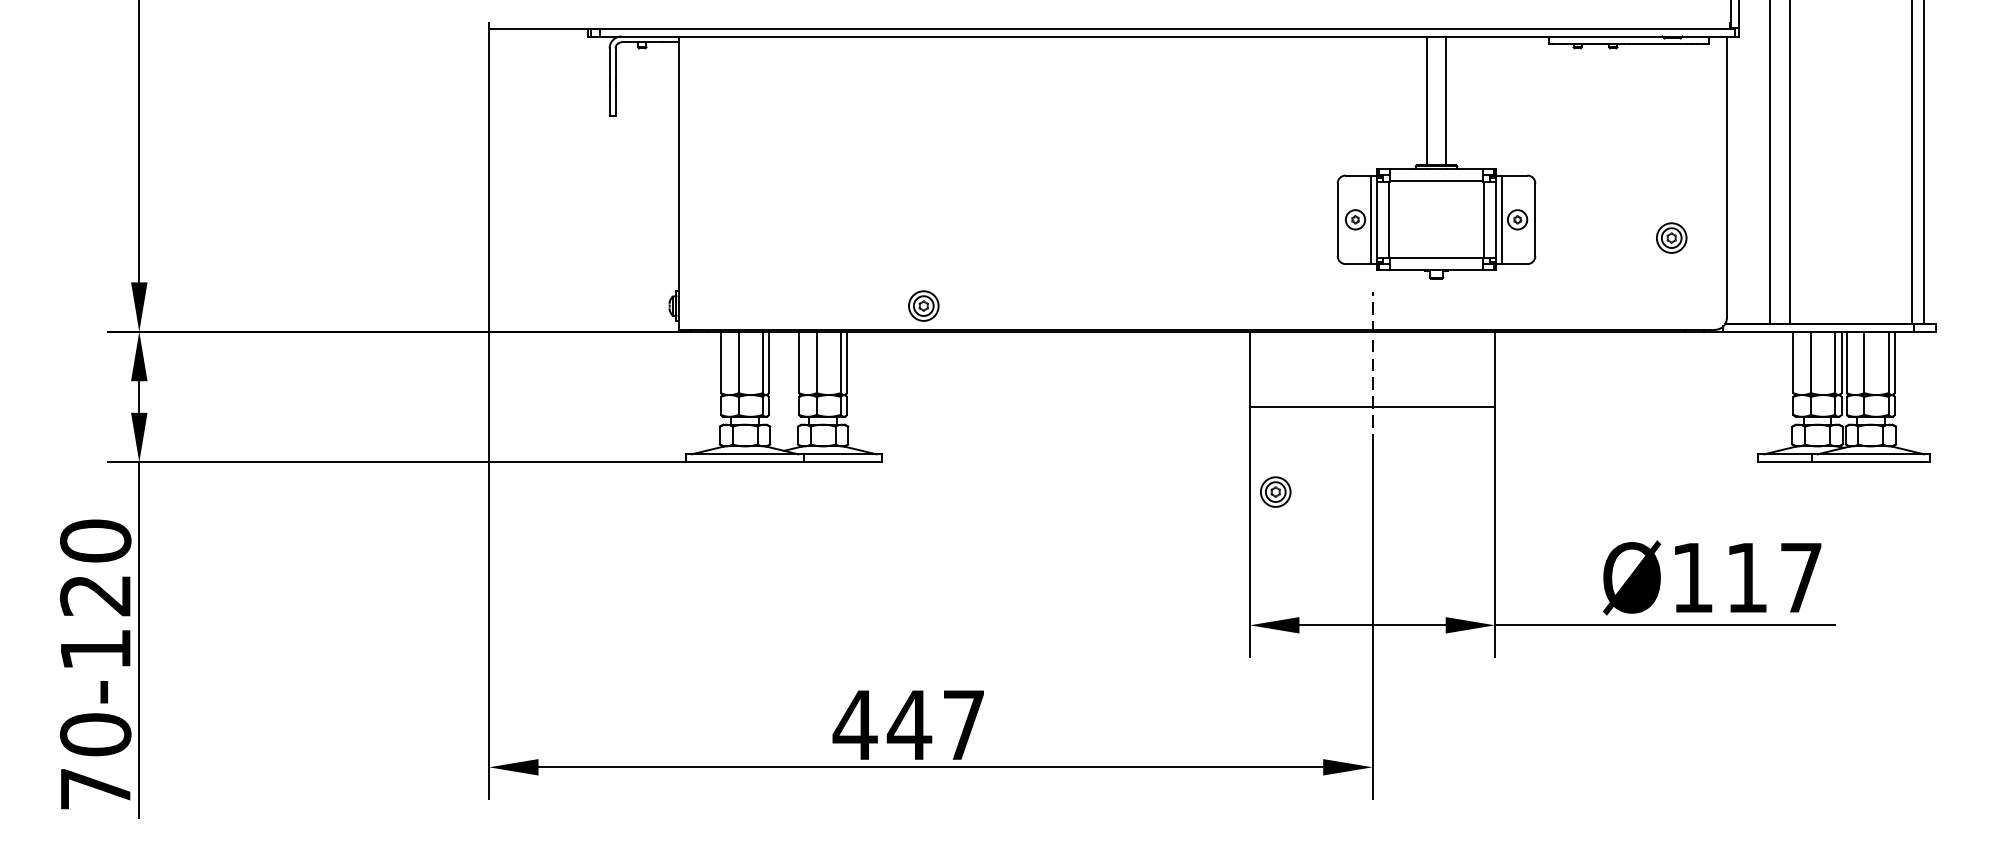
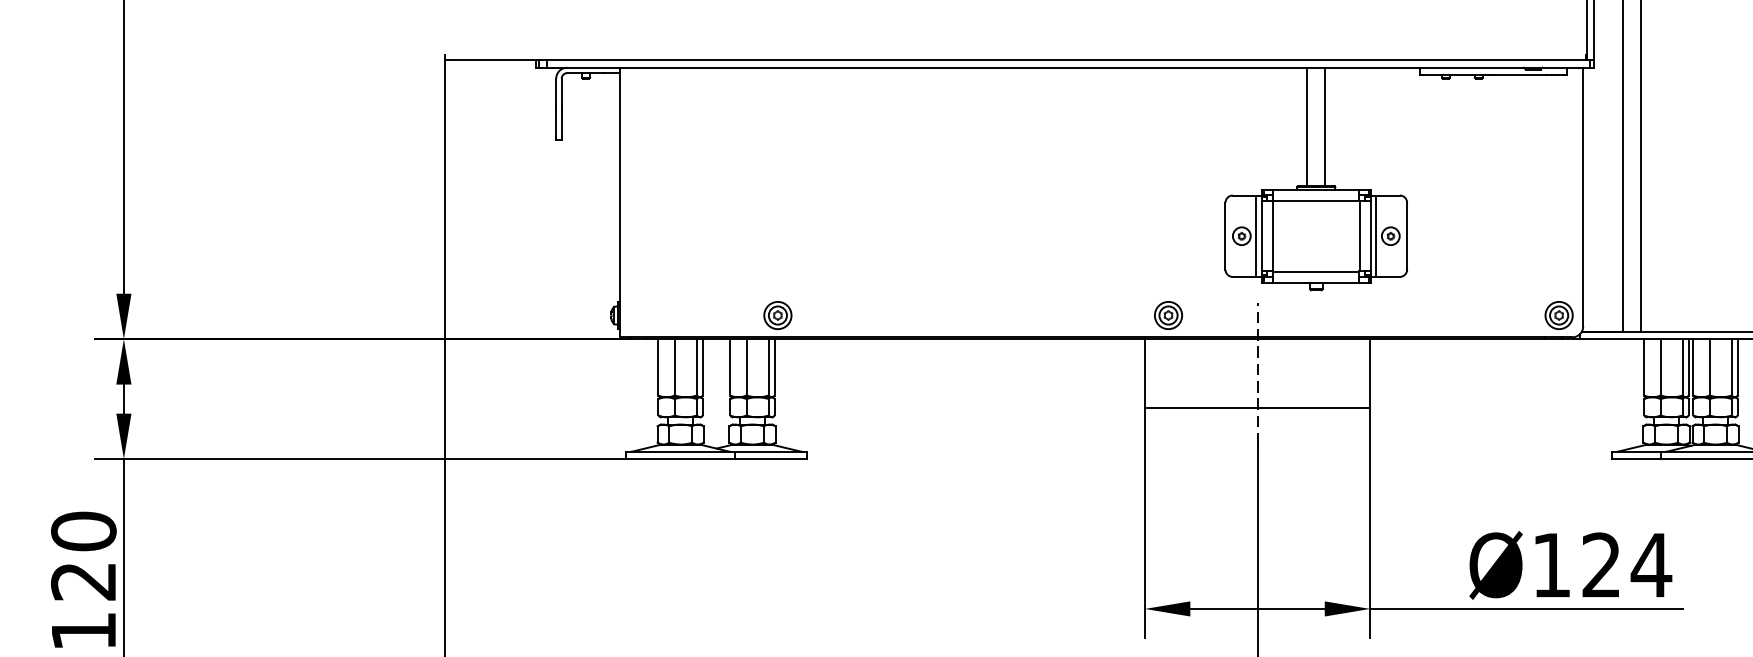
part: (1671, 237) -> (1558, 314), moved
part: (923, 305) -> (777, 314), moved
part: (1275, 491) -> (1168, 314), moved
text: (1774, 577) -> (1626, 565), Ø117 -> Ø124

